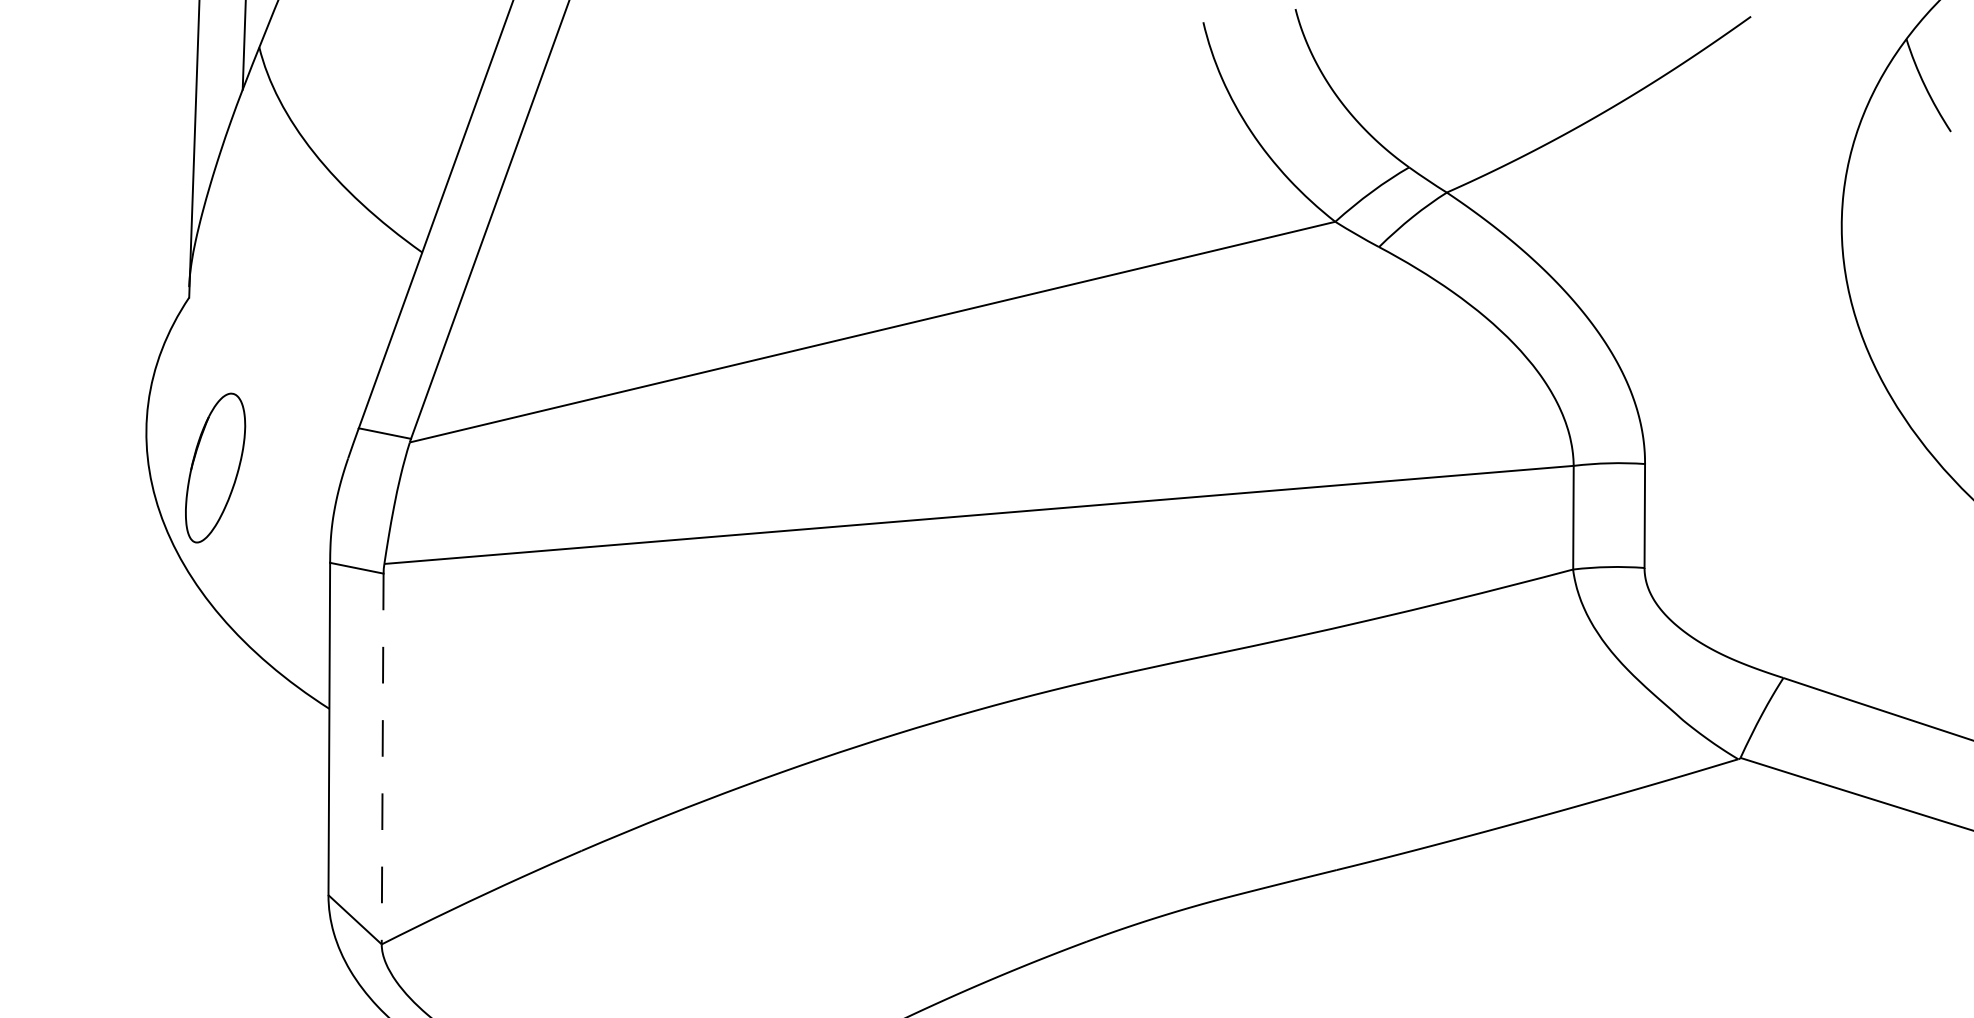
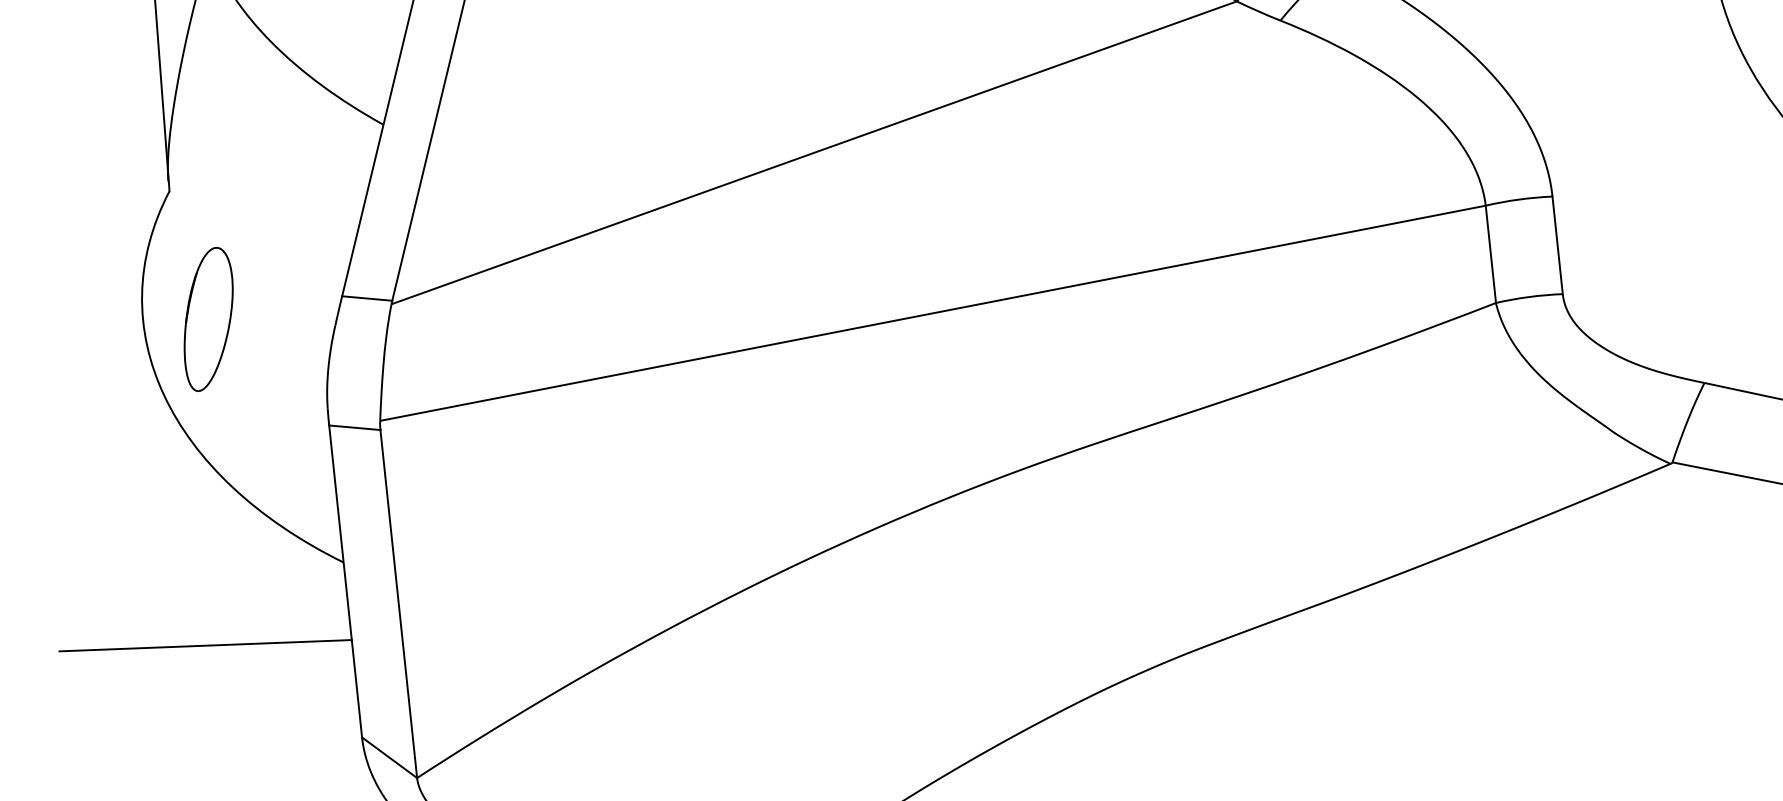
part: (215, 467) -> (208, 318), moved
line: (382, 759) -> (398, 604), dashed -> solid
line: (174, 780) -> (205, 645), added

